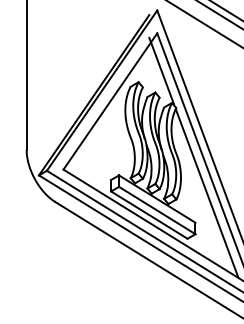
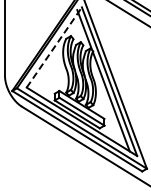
line: (110, 101) -> (54, 47), solid -> dashed

